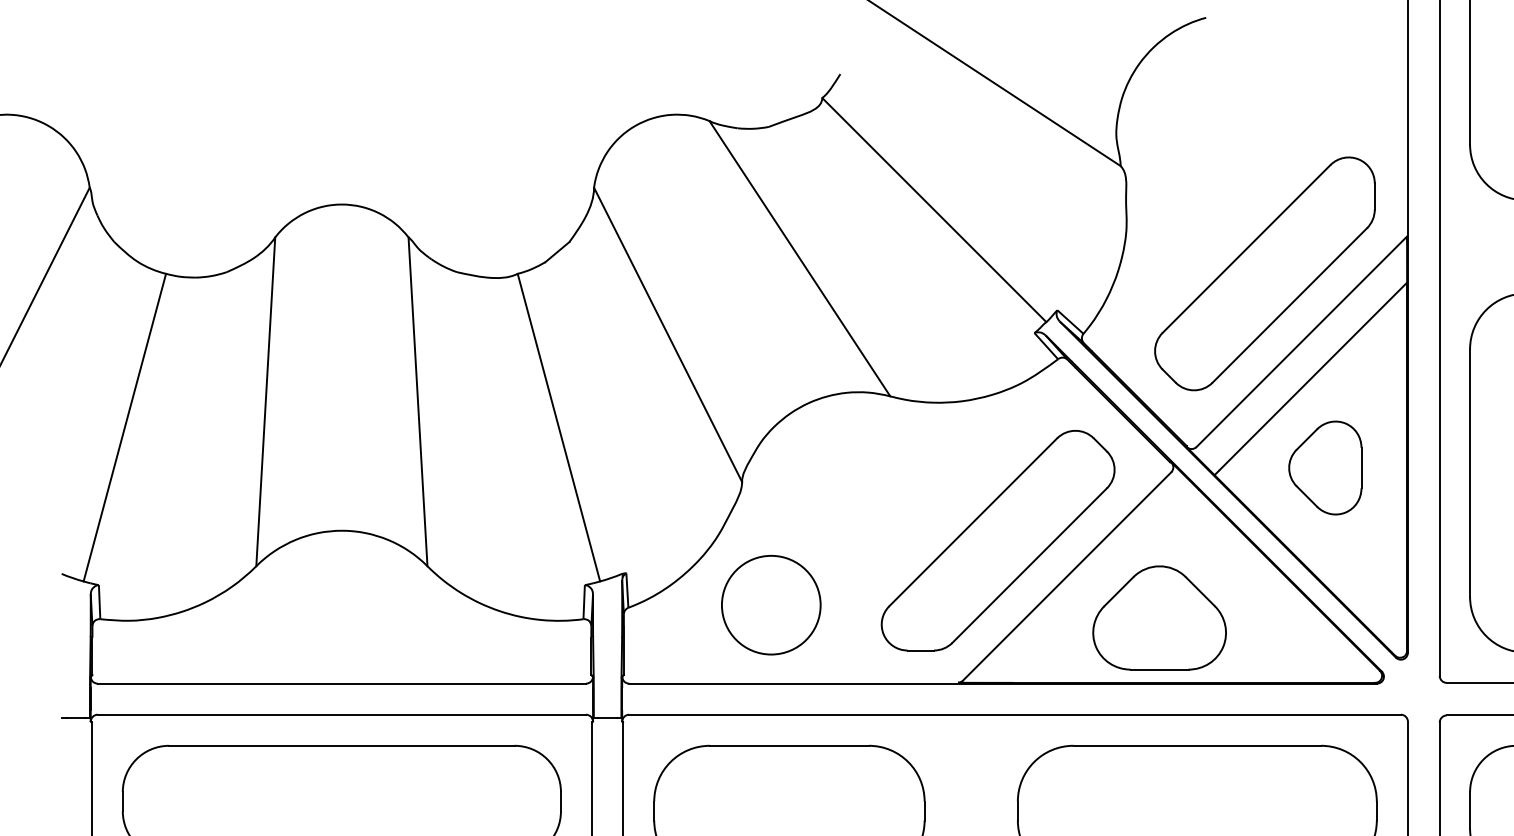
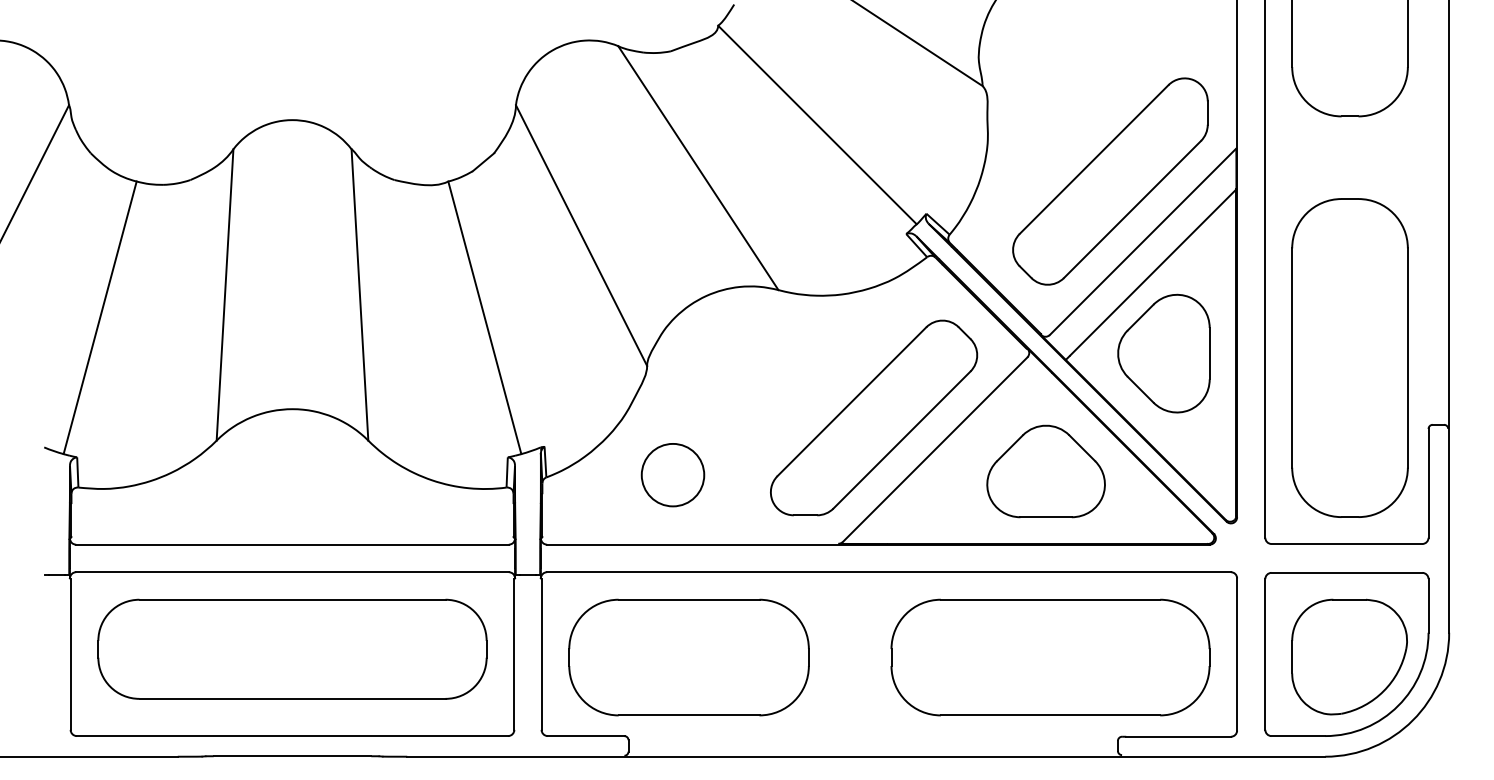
part: (1324, 467) -> (1163, 353), size x1.43
circle: (770, 604) -> (672, 474), size x0.71
part: (1158, 618) -> (1045, 471), moved

